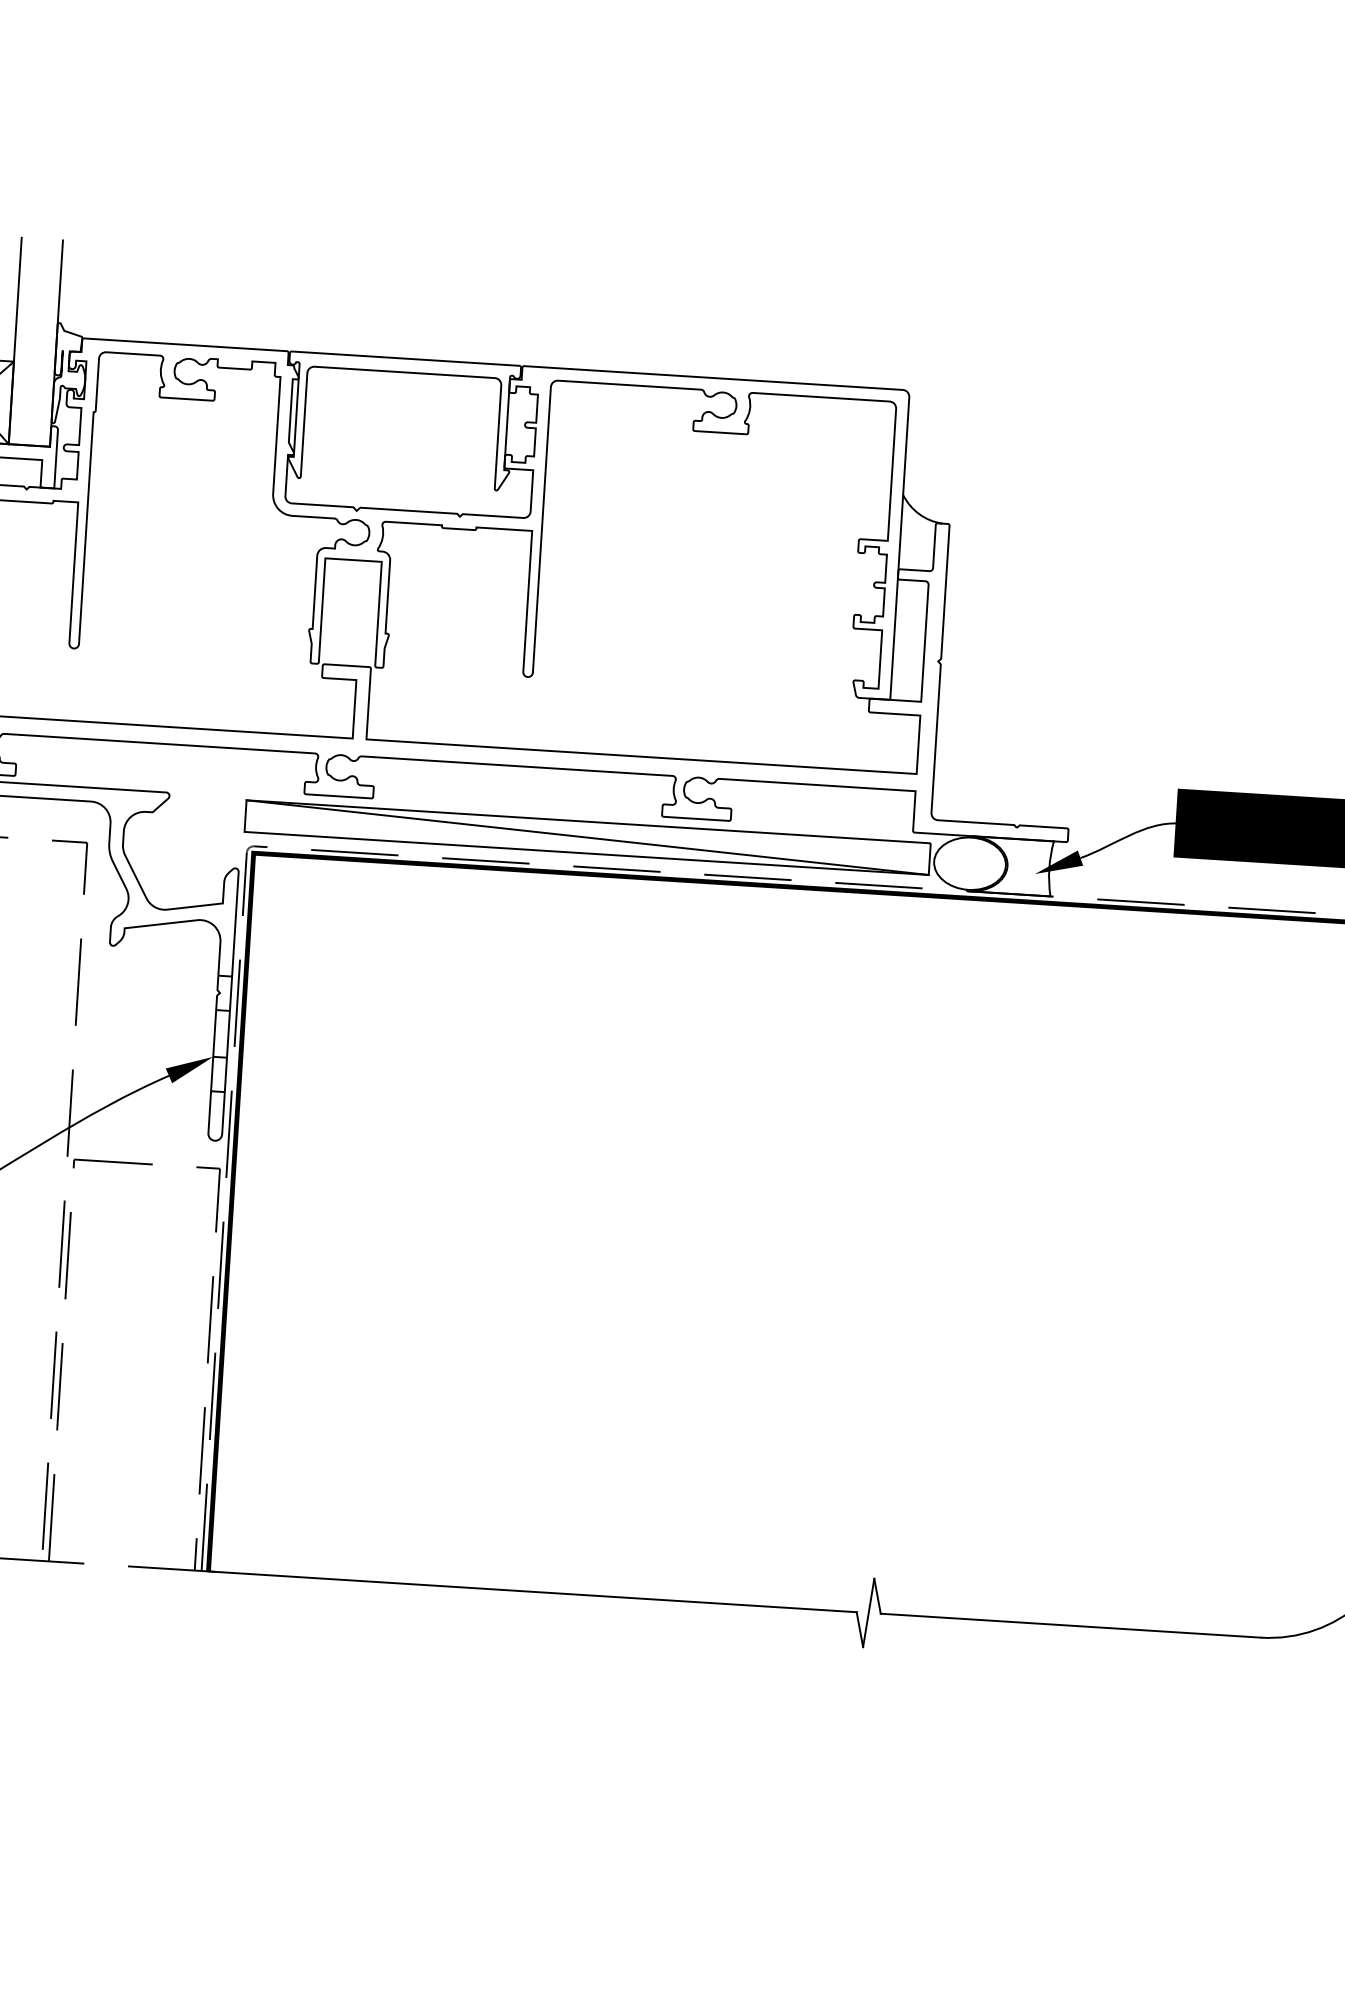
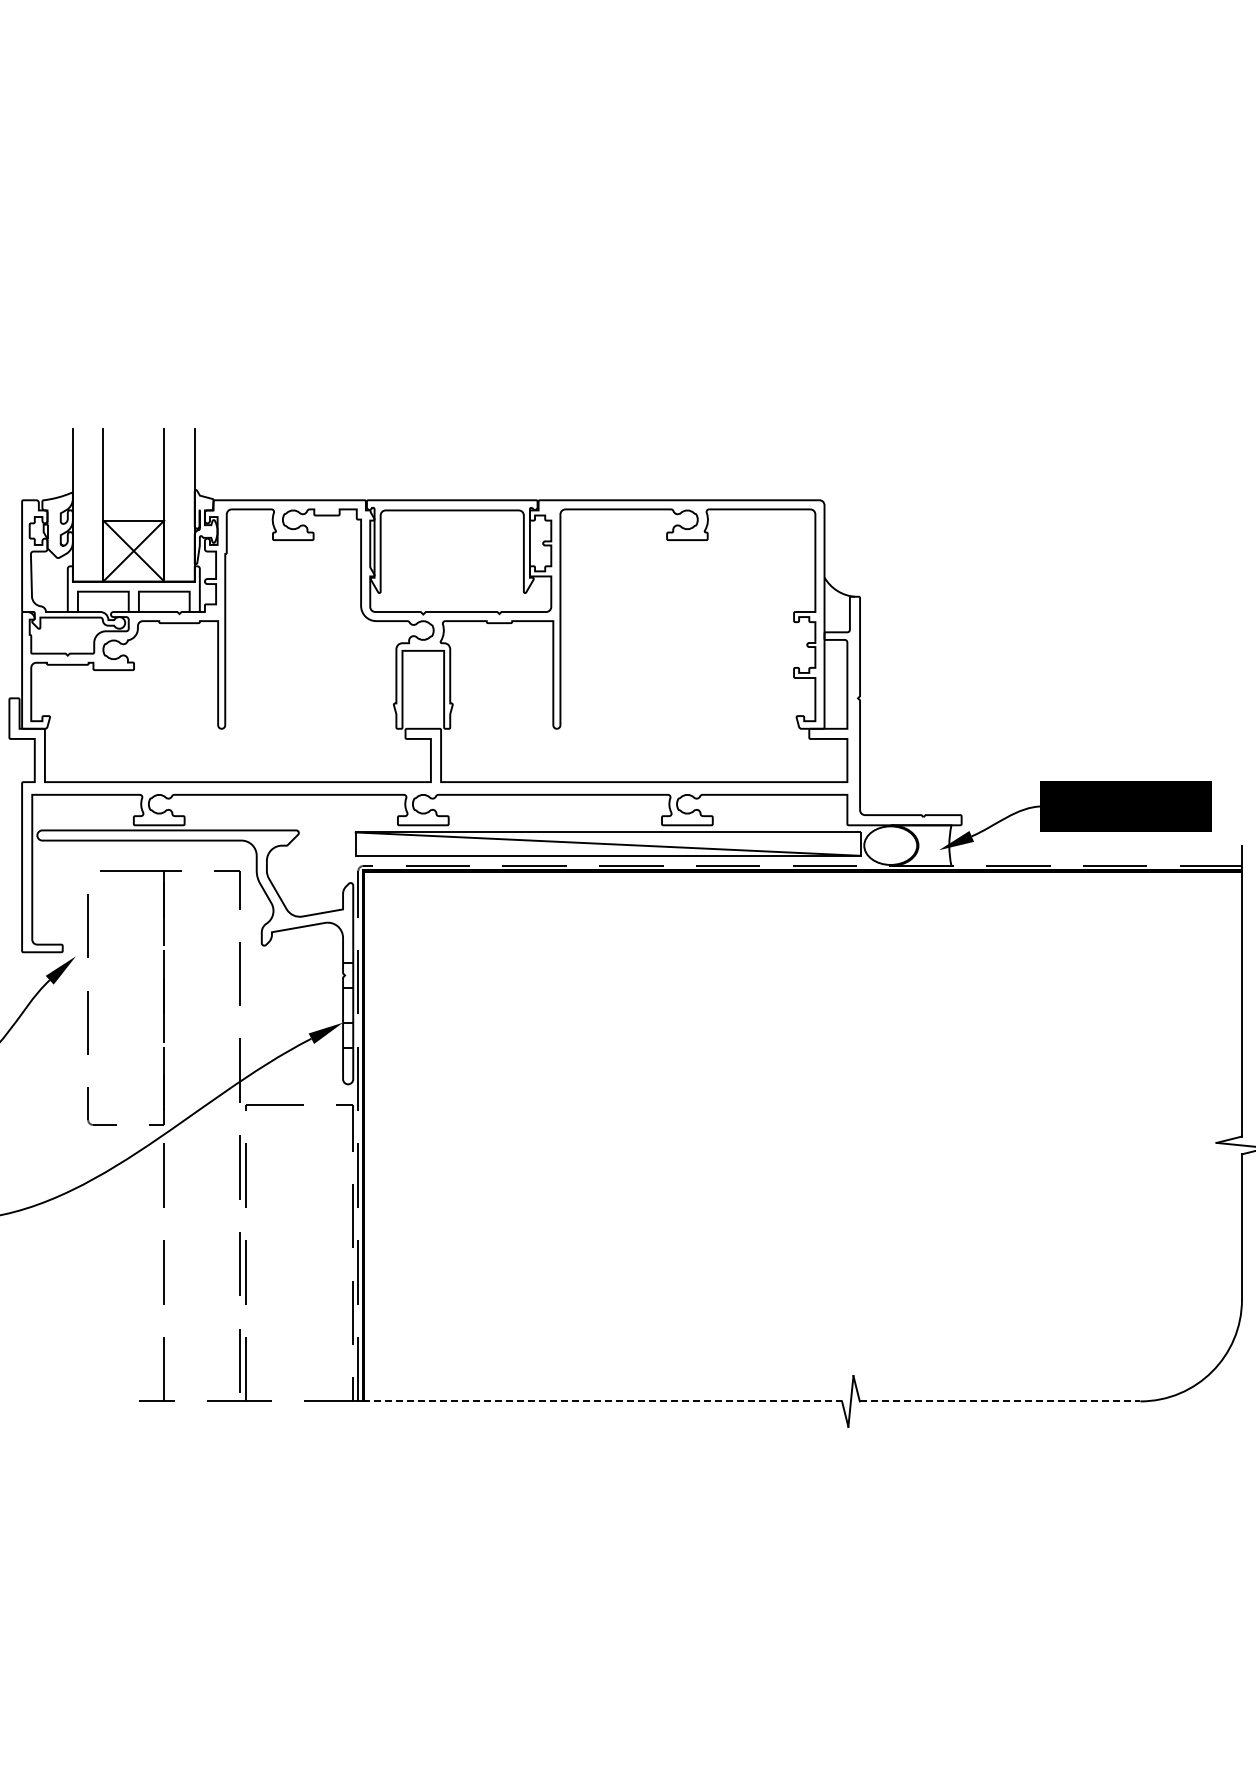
line: (533, 1592) -> (603, 1401), solid -> dashed
line: (1071, 1625) -> (1000, 1401), solid -> dashed

